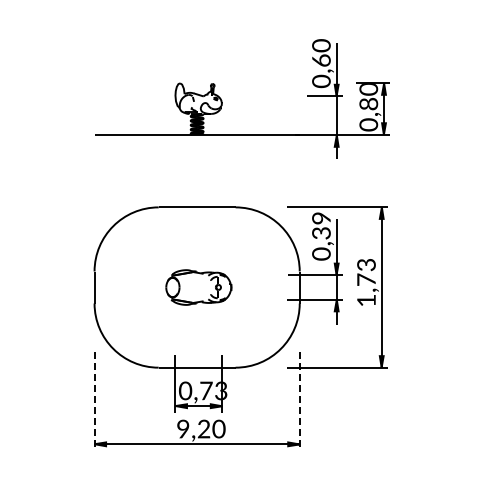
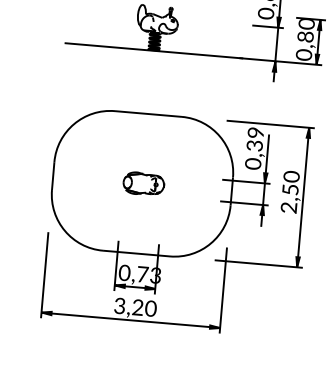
text: (366, 282) -> (290, 192), 1,73 -> 2,50
part: (198, 287) -> (143, 183), size x0.71
line: (94, 401) -> (44, 275), dashed -> solid
line: (299, 401) -> (223, 290), dashed -> solid
text: (183, 429) -> (120, 306), 9,20 -> 3,20

